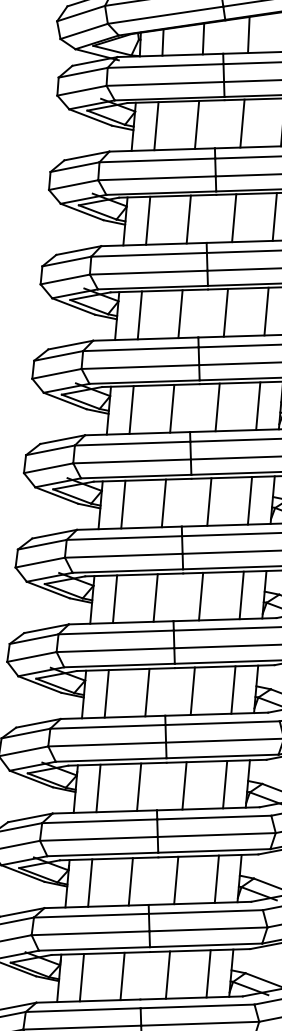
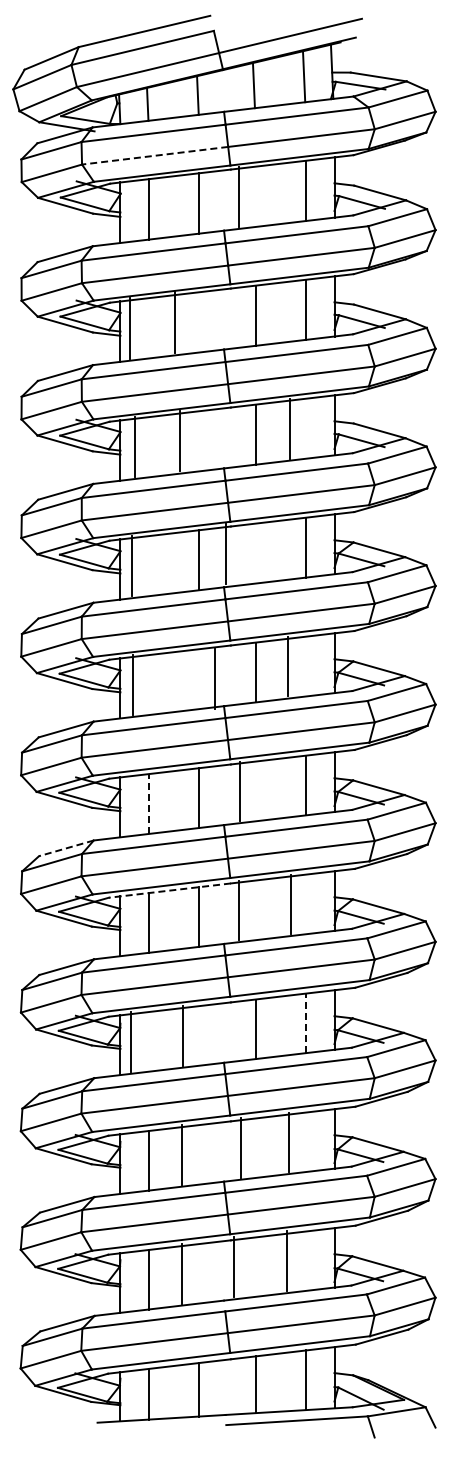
line: (165, 83) -> (155, 155), solid -> dashed
line: (242, 123) -> (238, 196), moved
line: (188, 219) -> (175, 322), moved
line: (148, 220) -> (129, 328), moved
line: (266, 311) -> (290, 428), moved
line: (180, 314) -> (180, 441), moved
line: (139, 315) -> (134, 447), moved
line: (217, 407) -> (225, 553), moved
line: (131, 410) -> (131, 566), moved
line: (250, 500) -> (288, 666), moved
line: (164, 503) -> (215, 679), moved
line: (123, 504) -> (132, 685), moved
line: (200, 596) -> (239, 791), moved
line: (114, 599) -> (148, 804), solid -> dashed
line: (45, 628) -> (65, 848), solid -> dashed
line: (125, 669) -> (169, 890), solid -> dashed
line: (233, 690) -> (291, 904), moved
line: (192, 691) -> (238, 910), moved
line: (225, 784) -> (306, 1023), solid -> dashed
line: (139, 786) -> (183, 1035), moved
line: (98, 788) -> (130, 1041), moved
line: (176, 879) -> (240, 1147), moved
line: (217, 879) -> (289, 1142), moved
line: (131, 881) -> (182, 1154), moved
line: (208, 973) -> (287, 1260), moved
line: (167, 974) -> (233, 1266), moved
line: (122, 976) -> (182, 1273), moved

